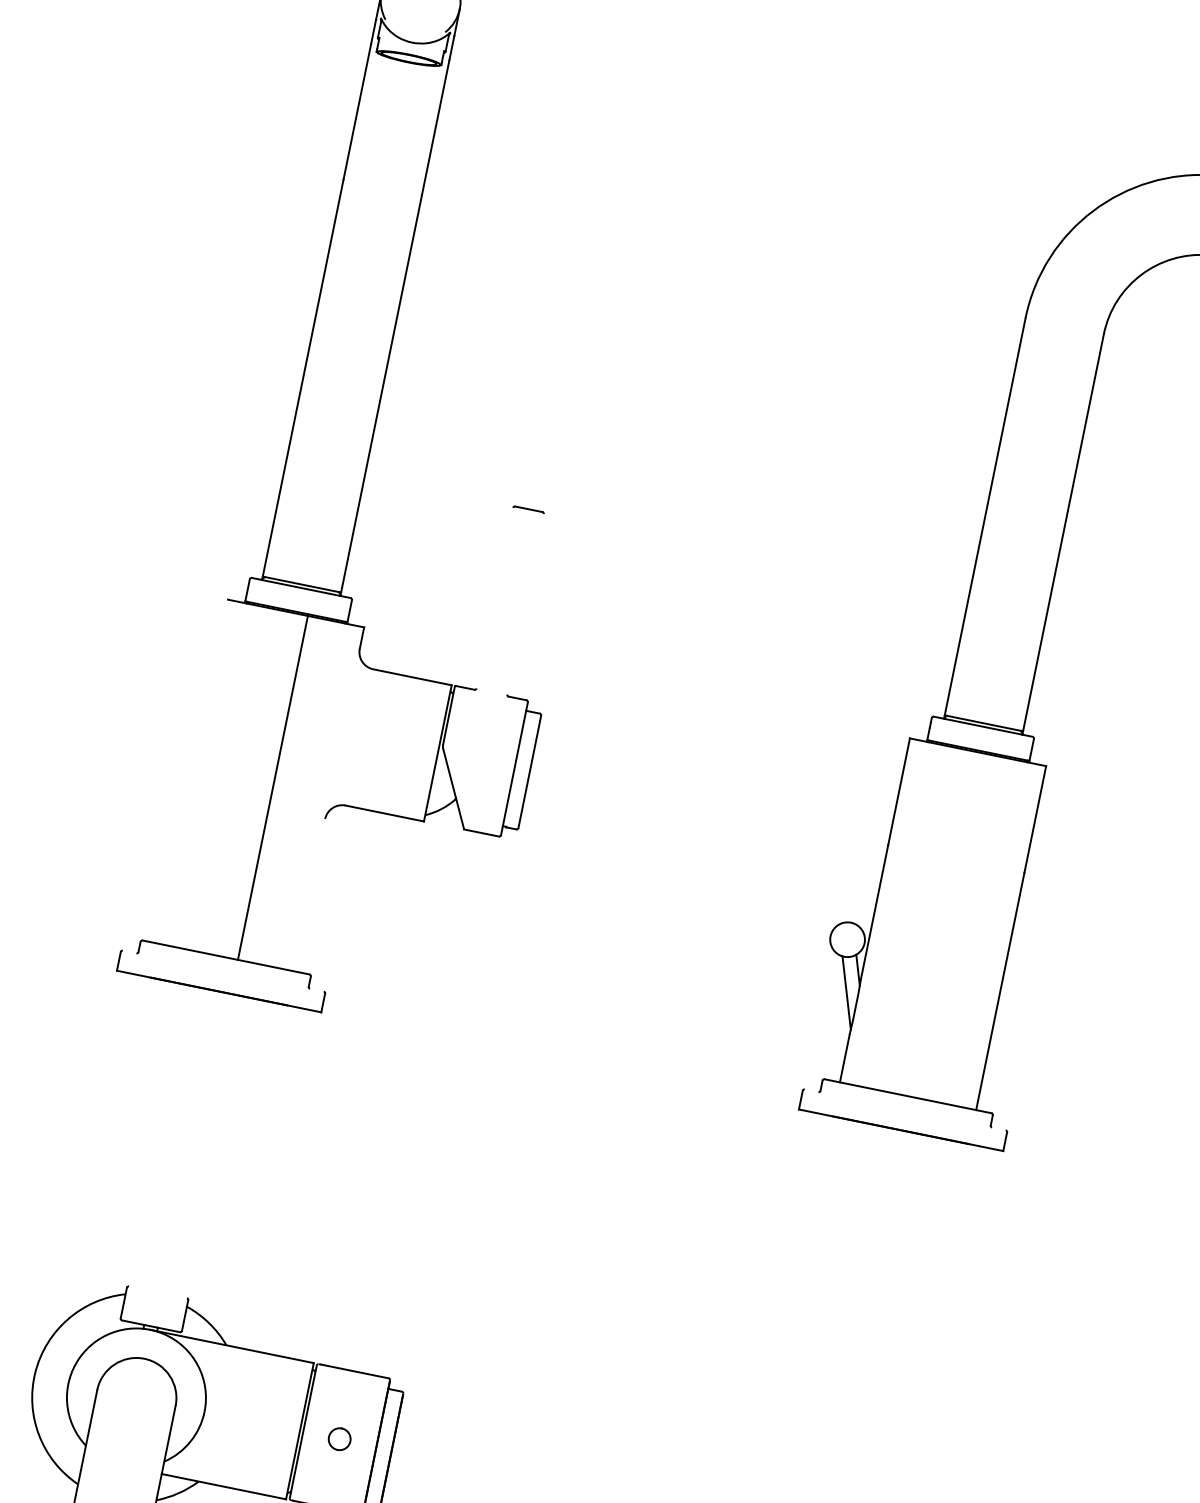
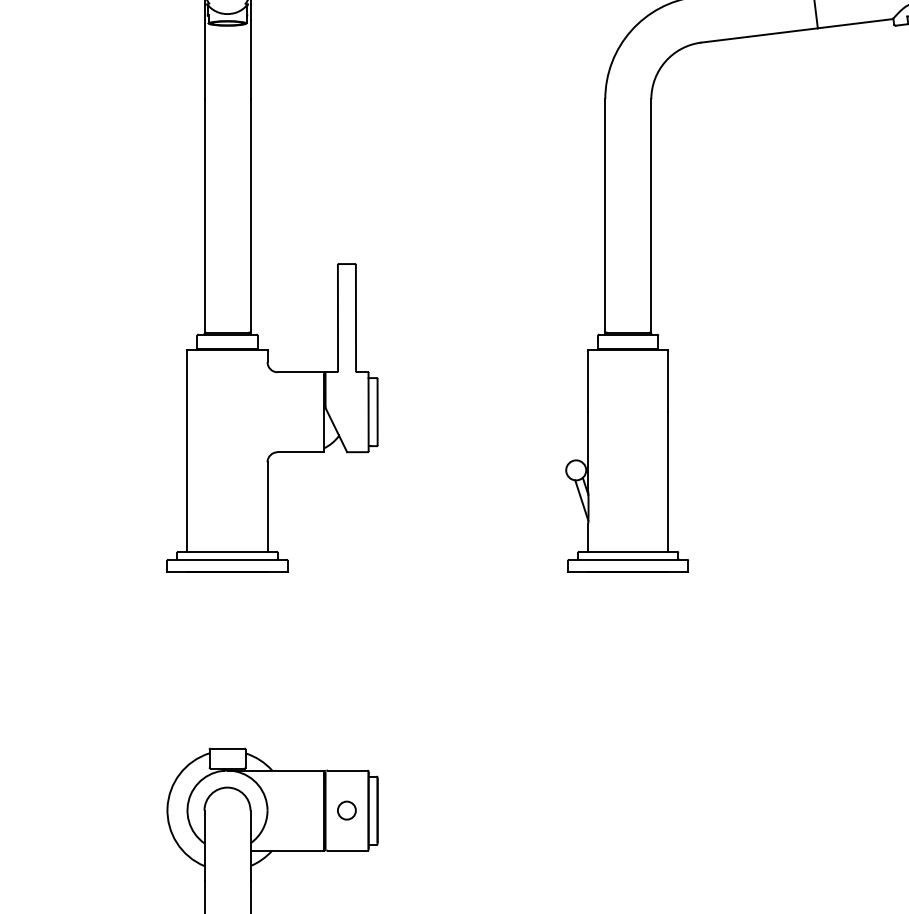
line: (493, 598) -> (337, 318), added
line: (524, 604) -> (355, 318), added
line: (273, 787) -> (187, 450), moved
line: (309, 894) -> (267, 506), added
line: (223, 970) -> (227, 559), added
line: (905, 1109) -> (628, 559), added
line: (157, 1292) -> (227, 748), added
circle: (338, 1438) -> (346, 810), size x1.43

